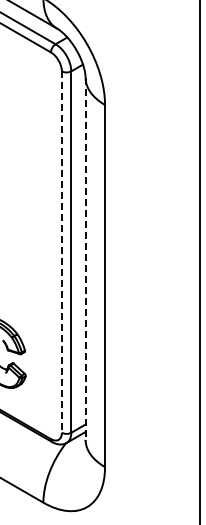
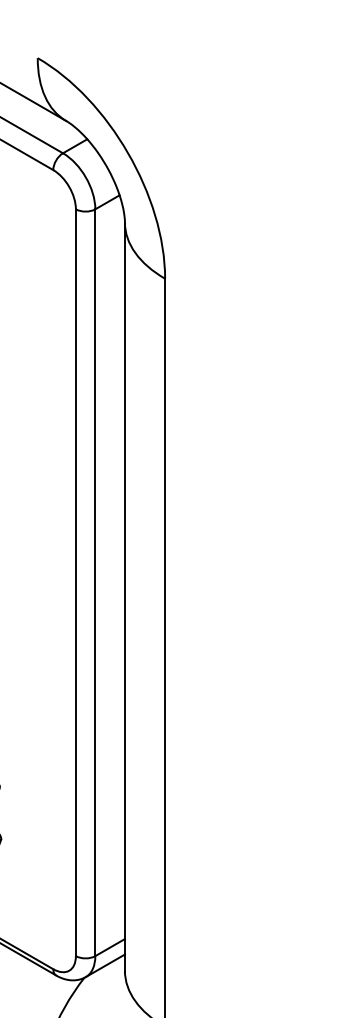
line: (61, 252) -> (75, 583), dashed -> solid
line: (85, 259) -> (124, 598), dashed -> solid

